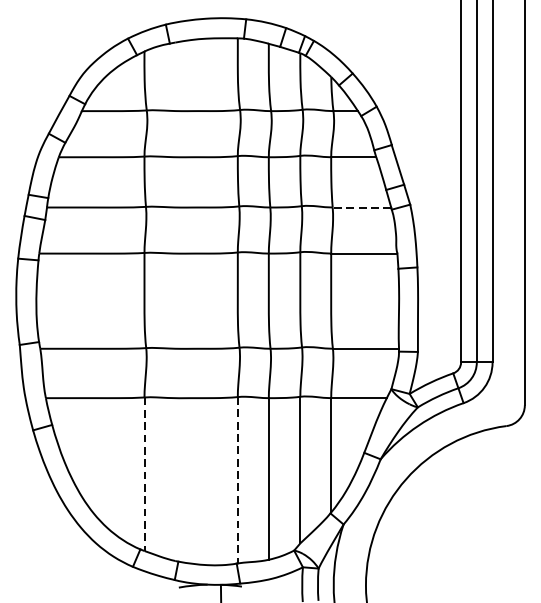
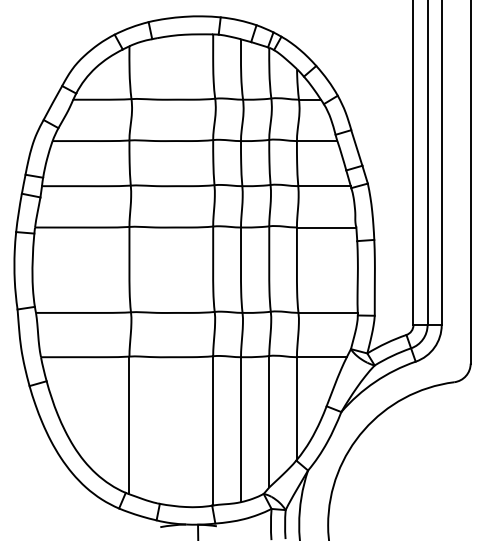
line: (361, 207) -> (324, 186), dashed -> solid
line: (144, 474) -> (129, 425), dashed -> solid
line: (238, 479) -> (213, 430), dashed -> solid

